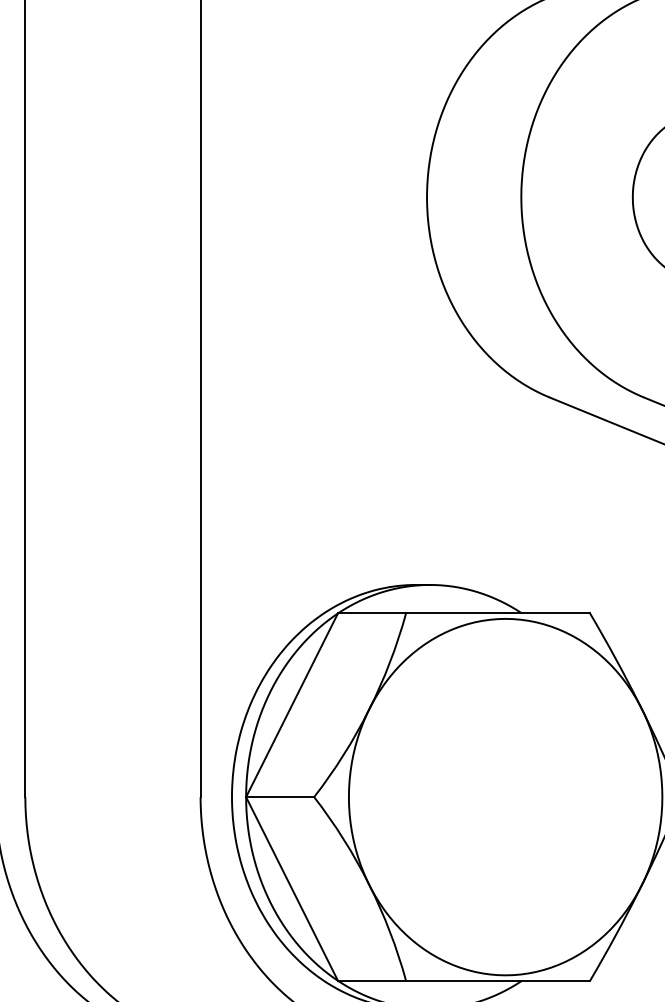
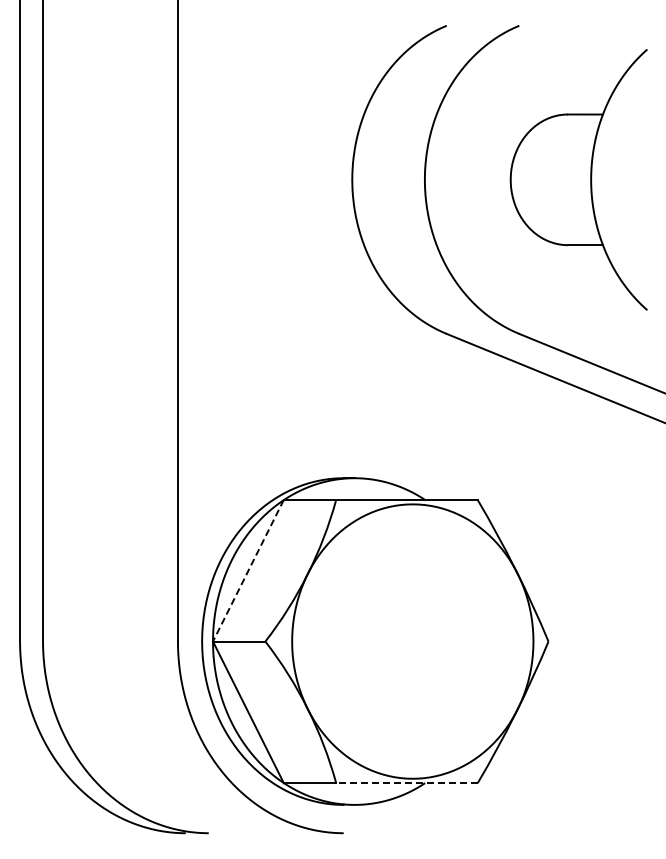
line: (292, 706) -> (248, 571), solid -> dashed
line: (497, 981) -> (406, 783), solid -> dashed

